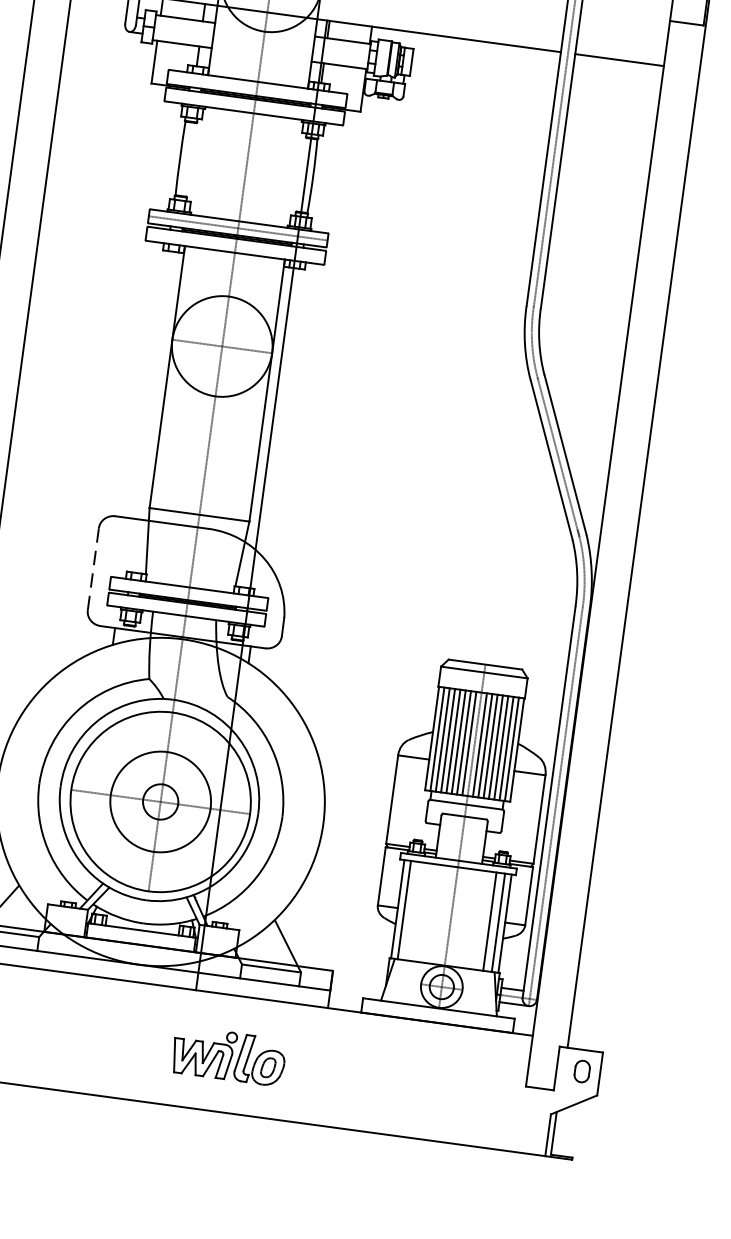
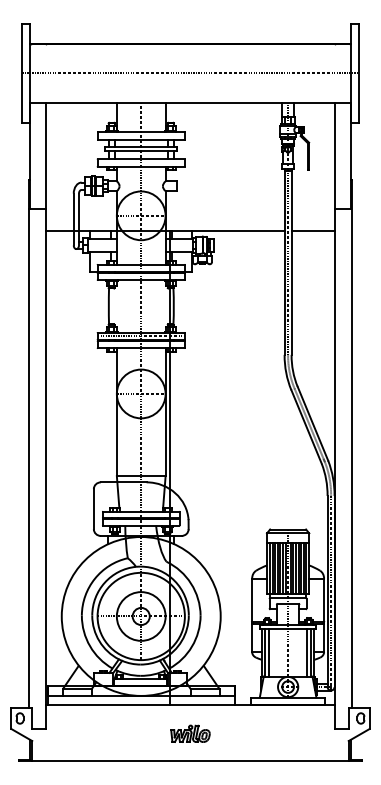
line: (92, 567) -> (93, 508), dashed -> solid
line: (413, 911) -> (269, 652), added
part: (229, 1055) -> (190, 733), size x0.71

